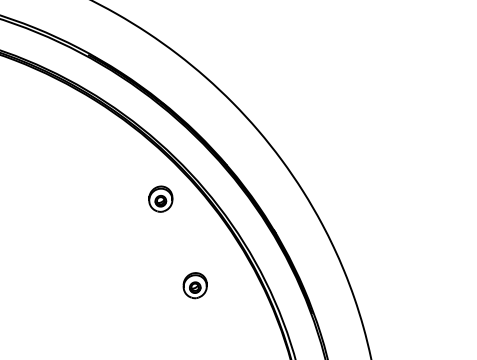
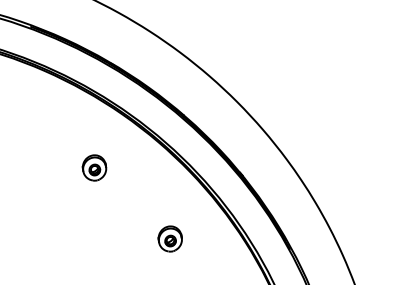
part: (160, 198) -> (94, 167), moved

